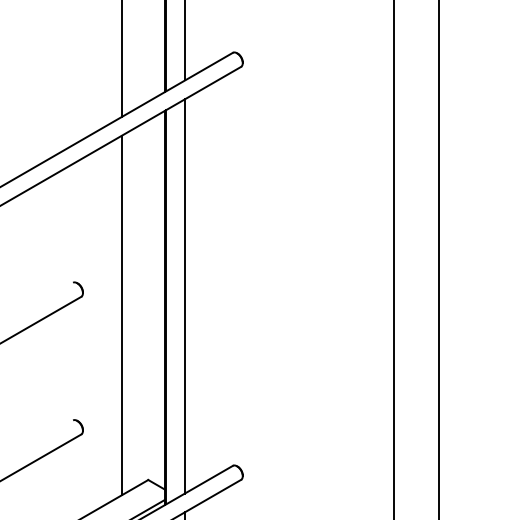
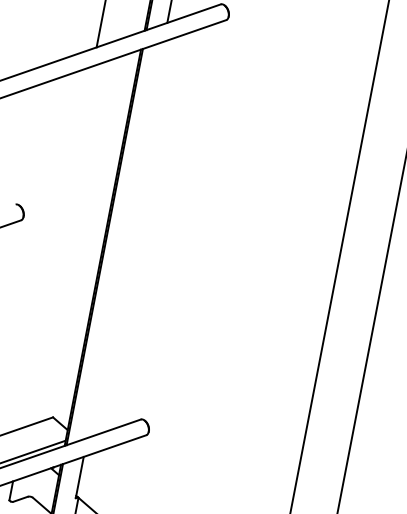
line: (185, 296) -> (125, 240), removed
line: (121, 315) -> (57, 246), removed

